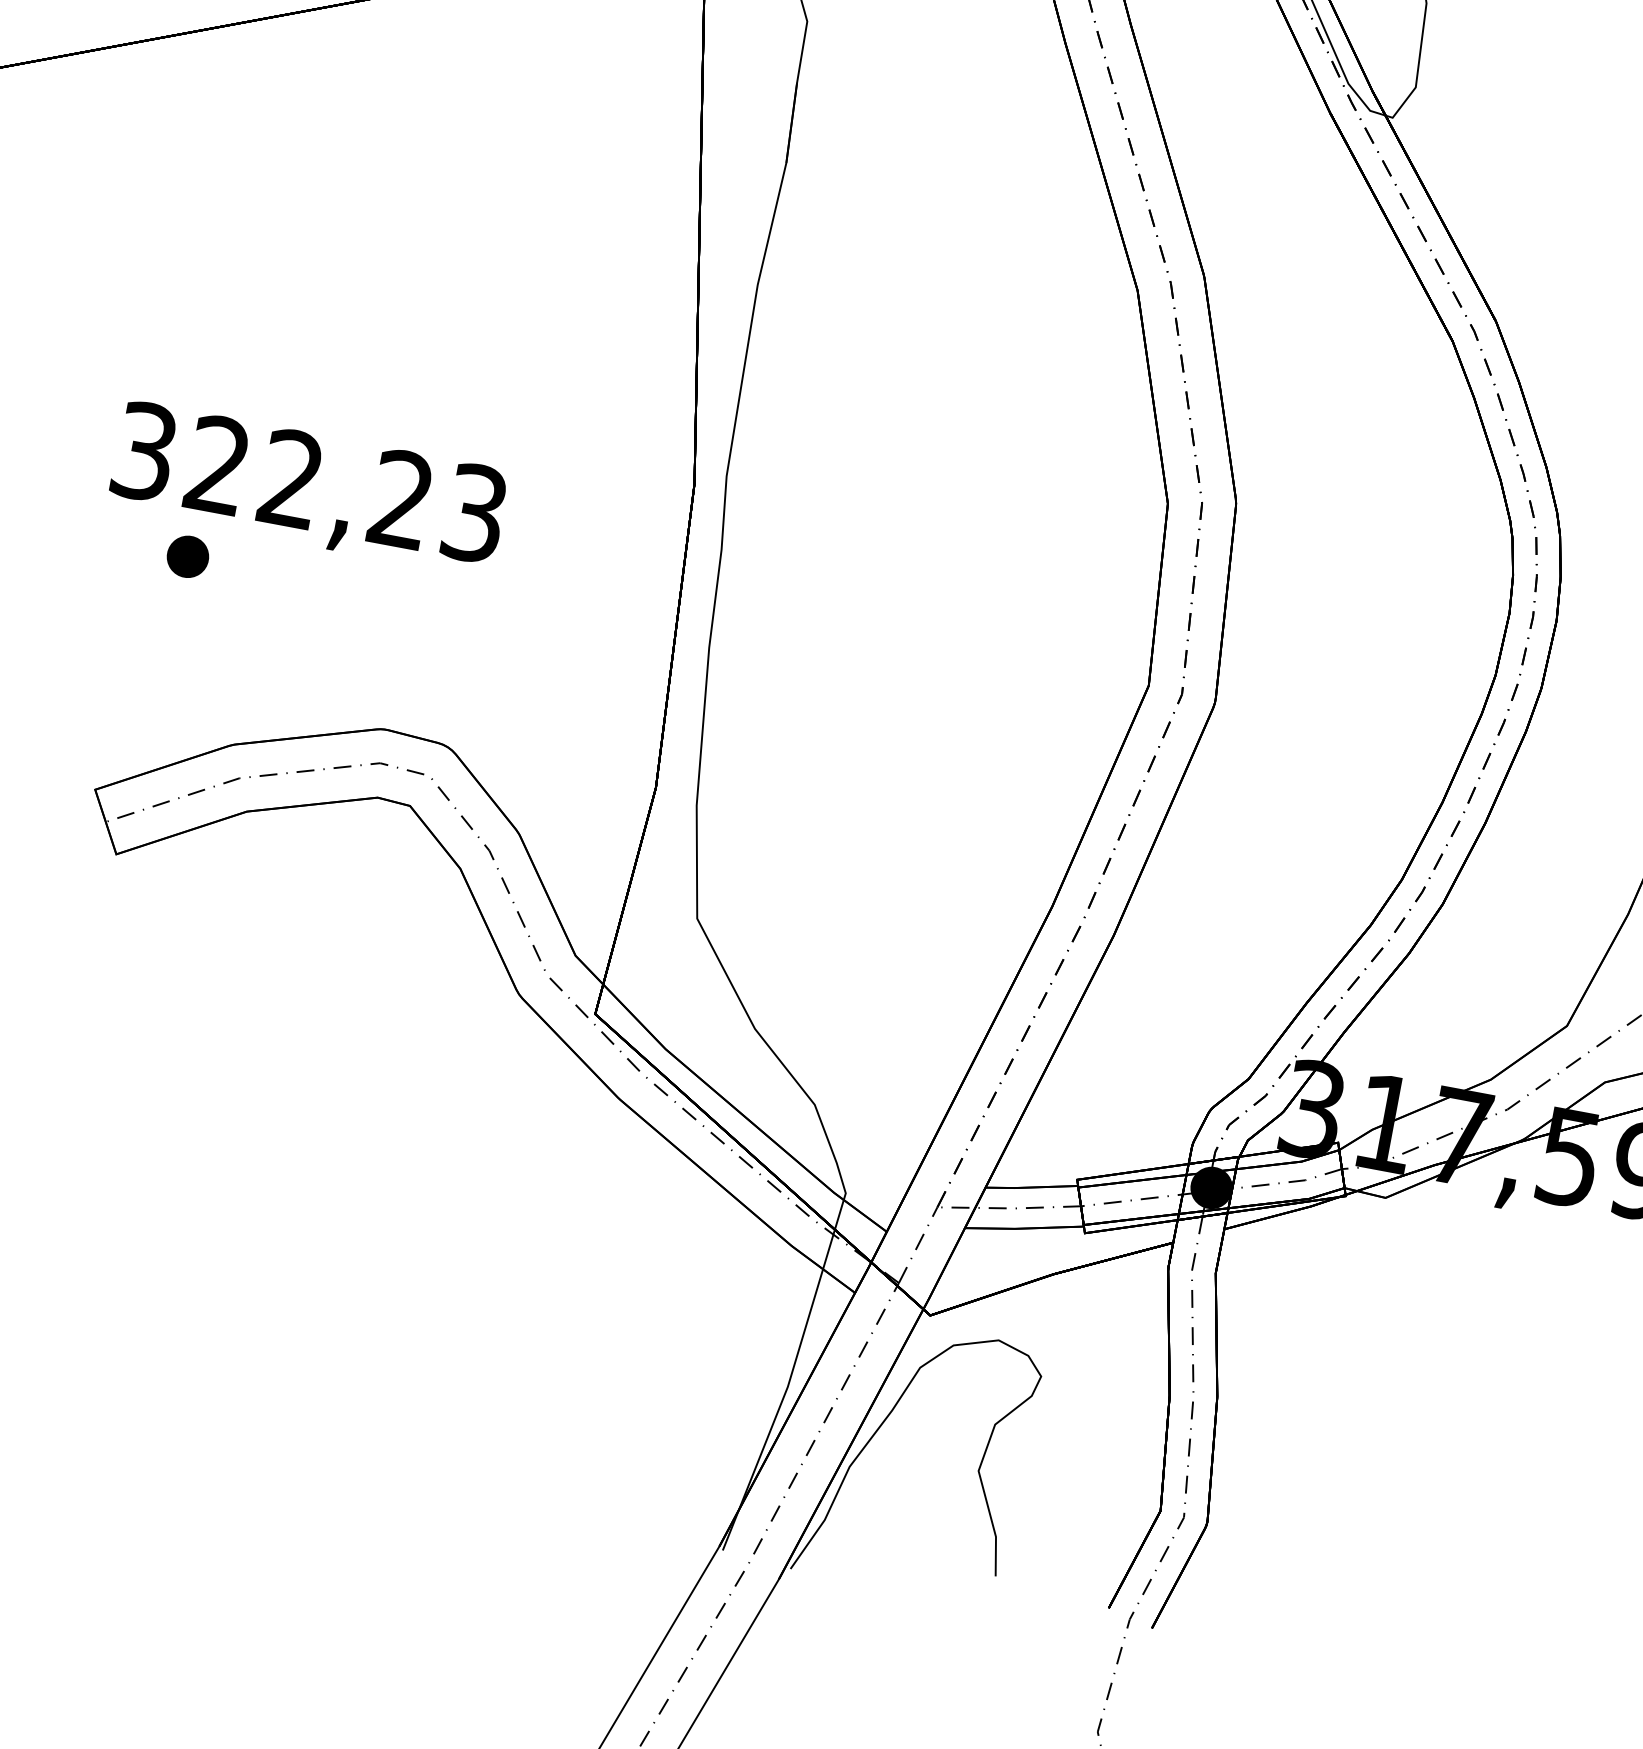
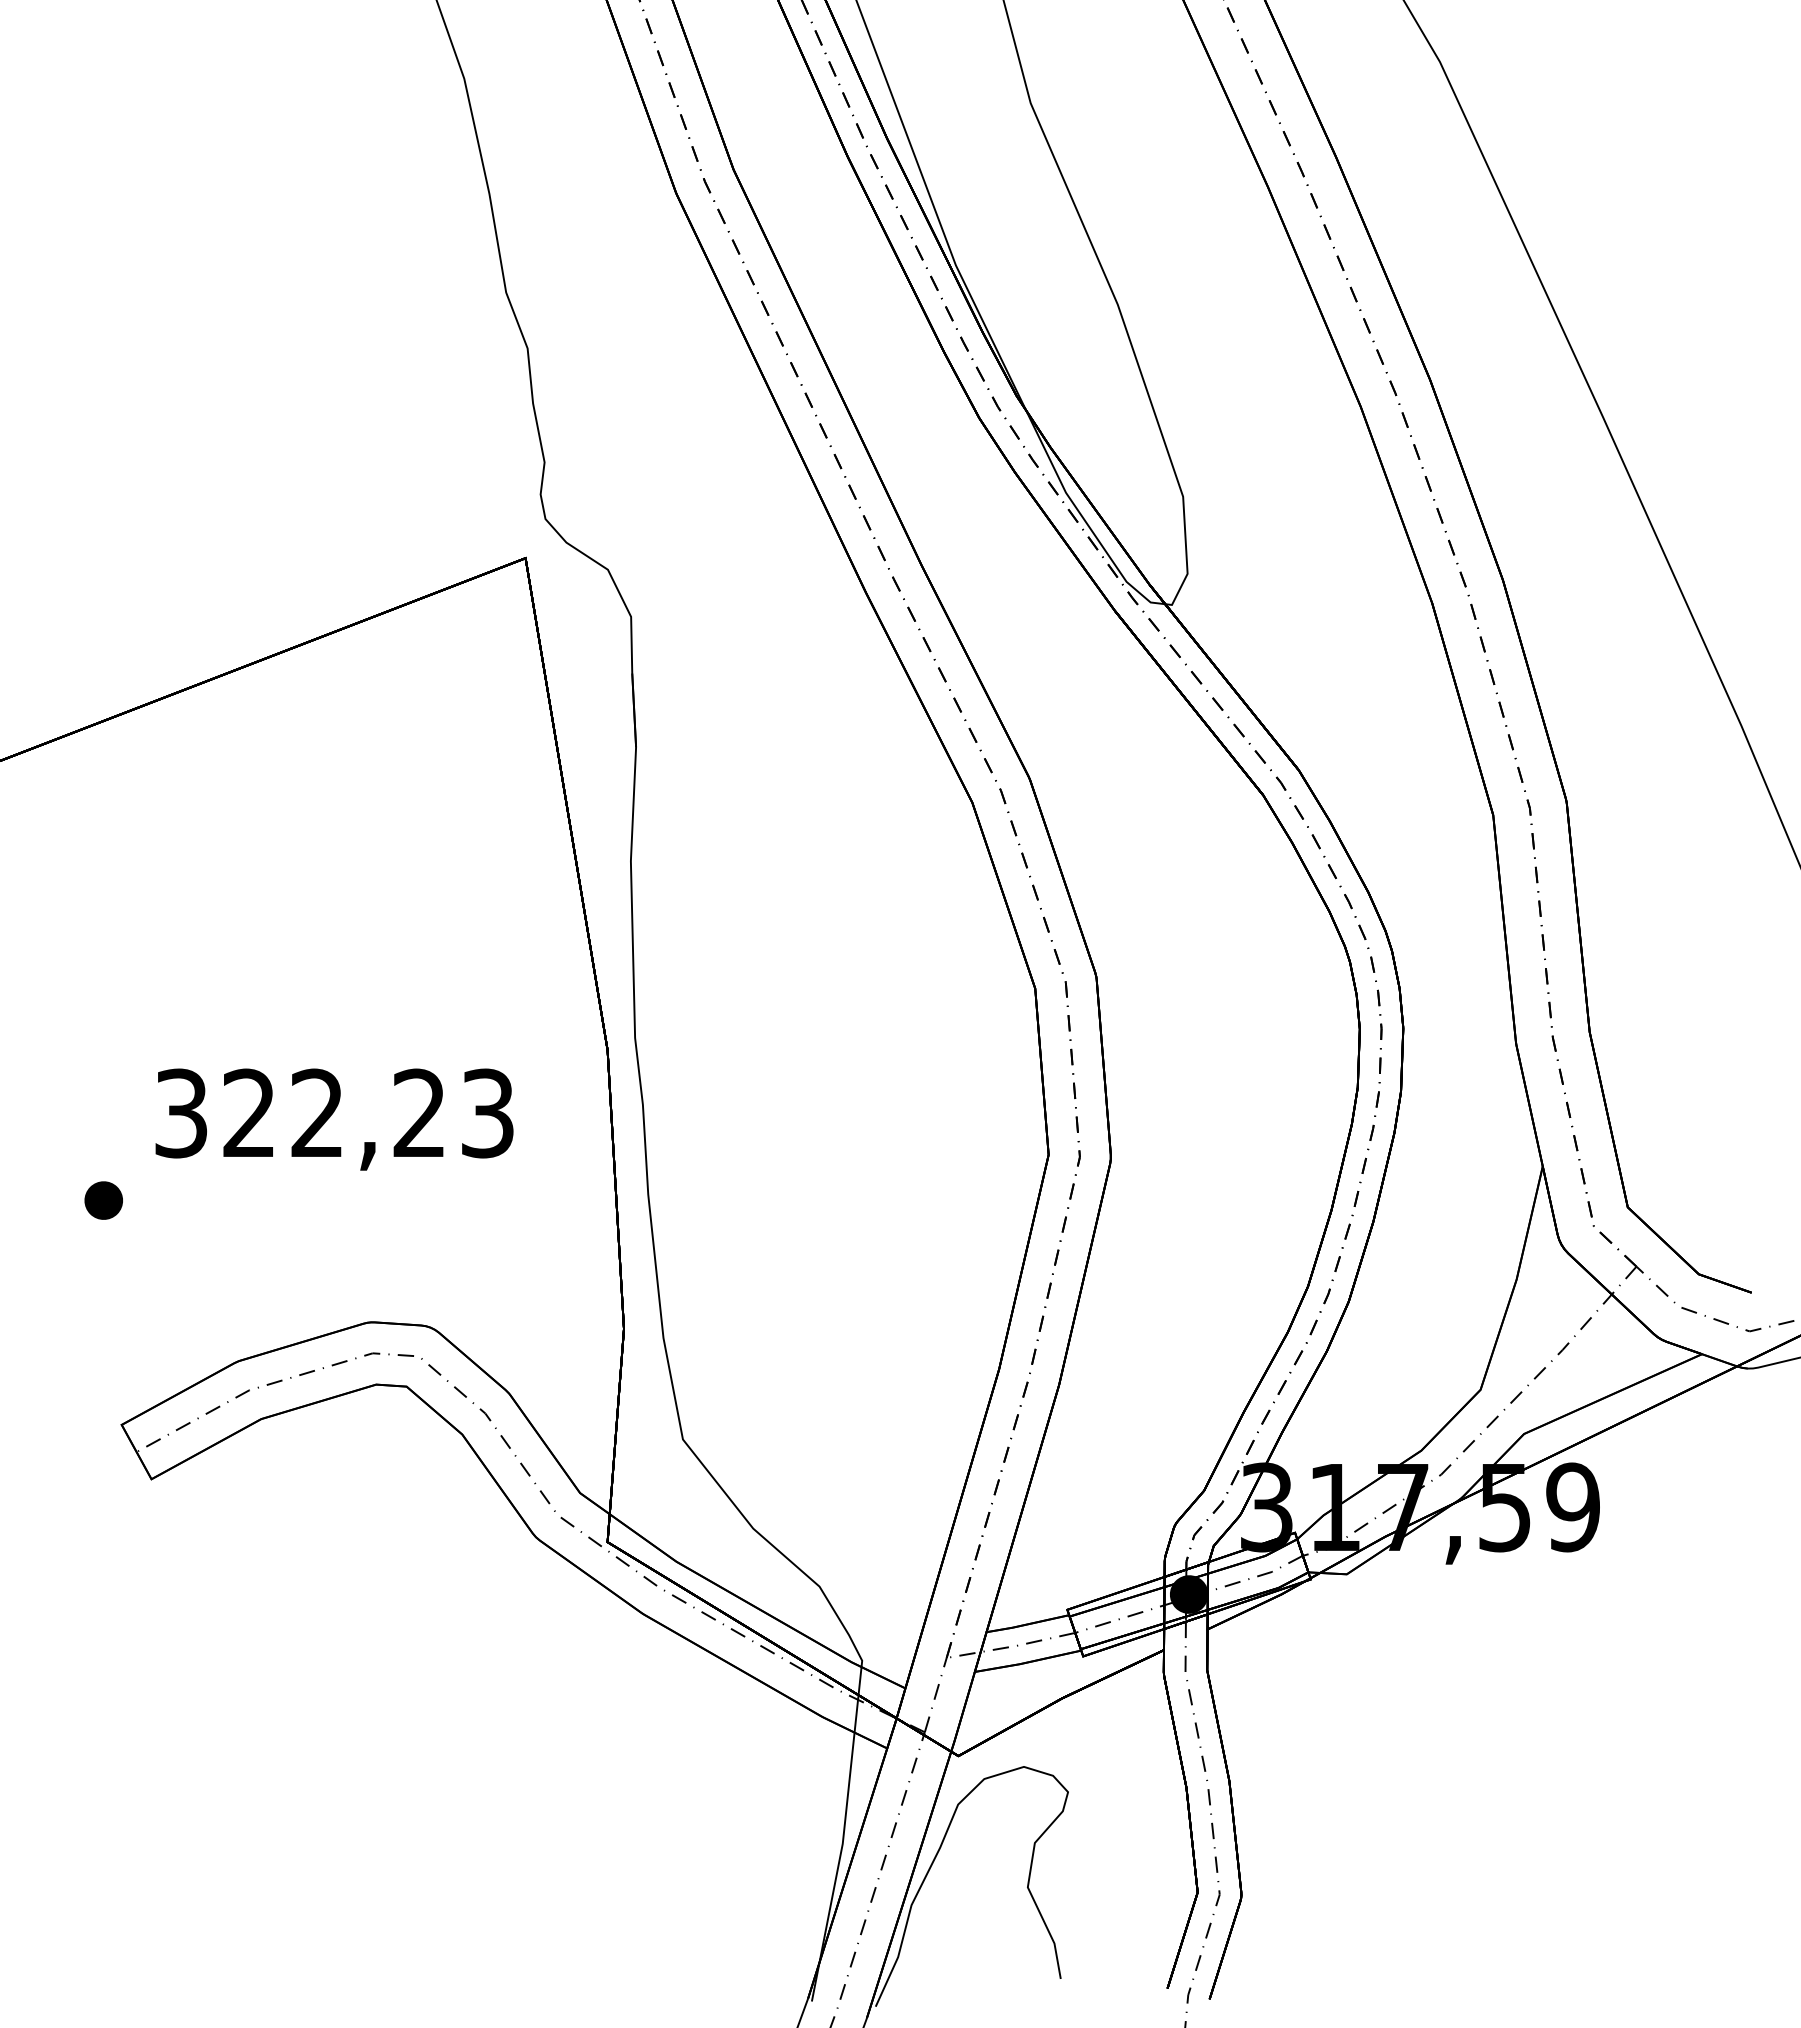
text: (308, 488) -> (334, 1119), moved
part: (187, 556) -> (103, 1200), moved

